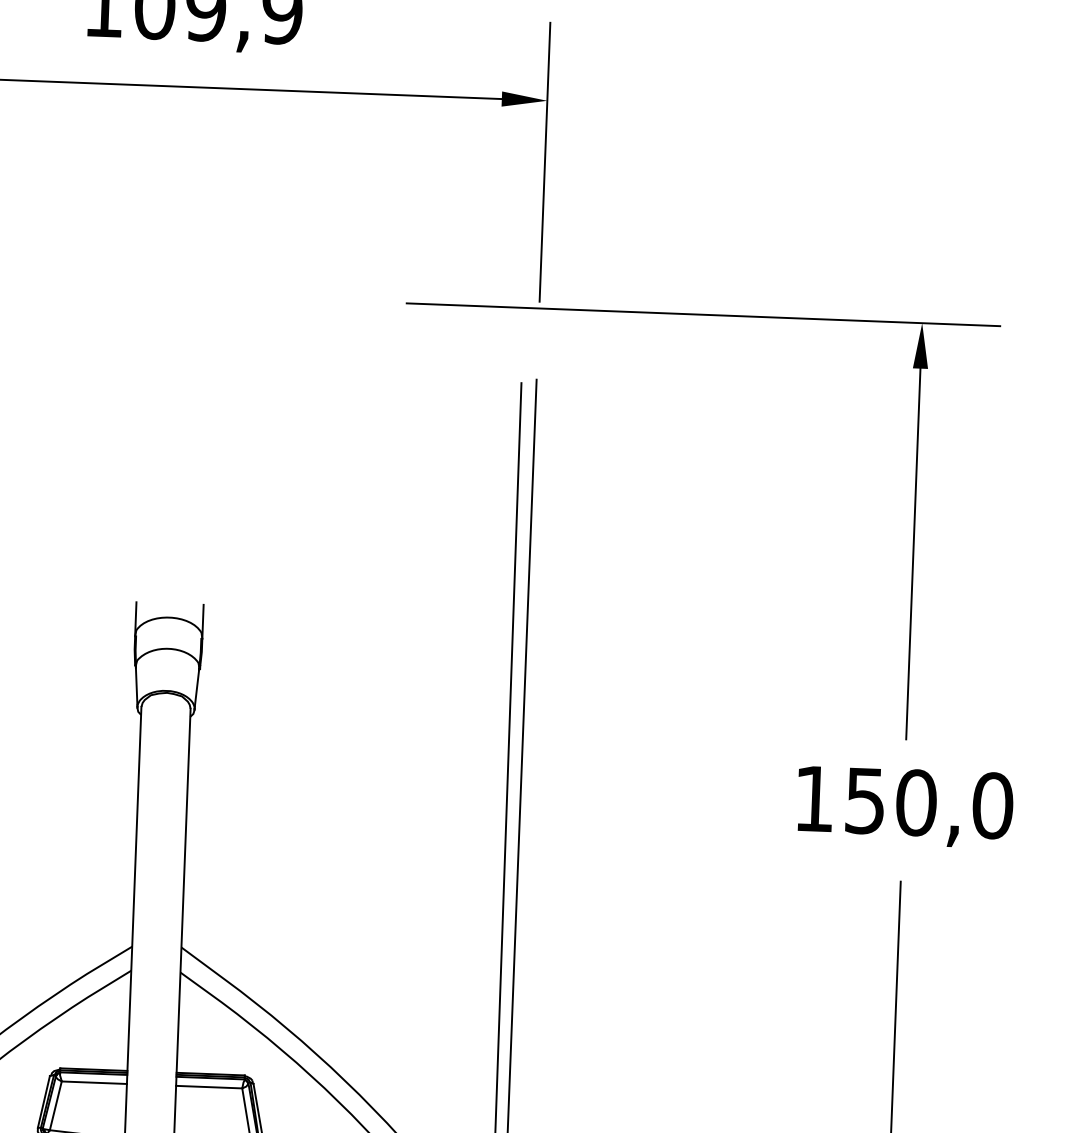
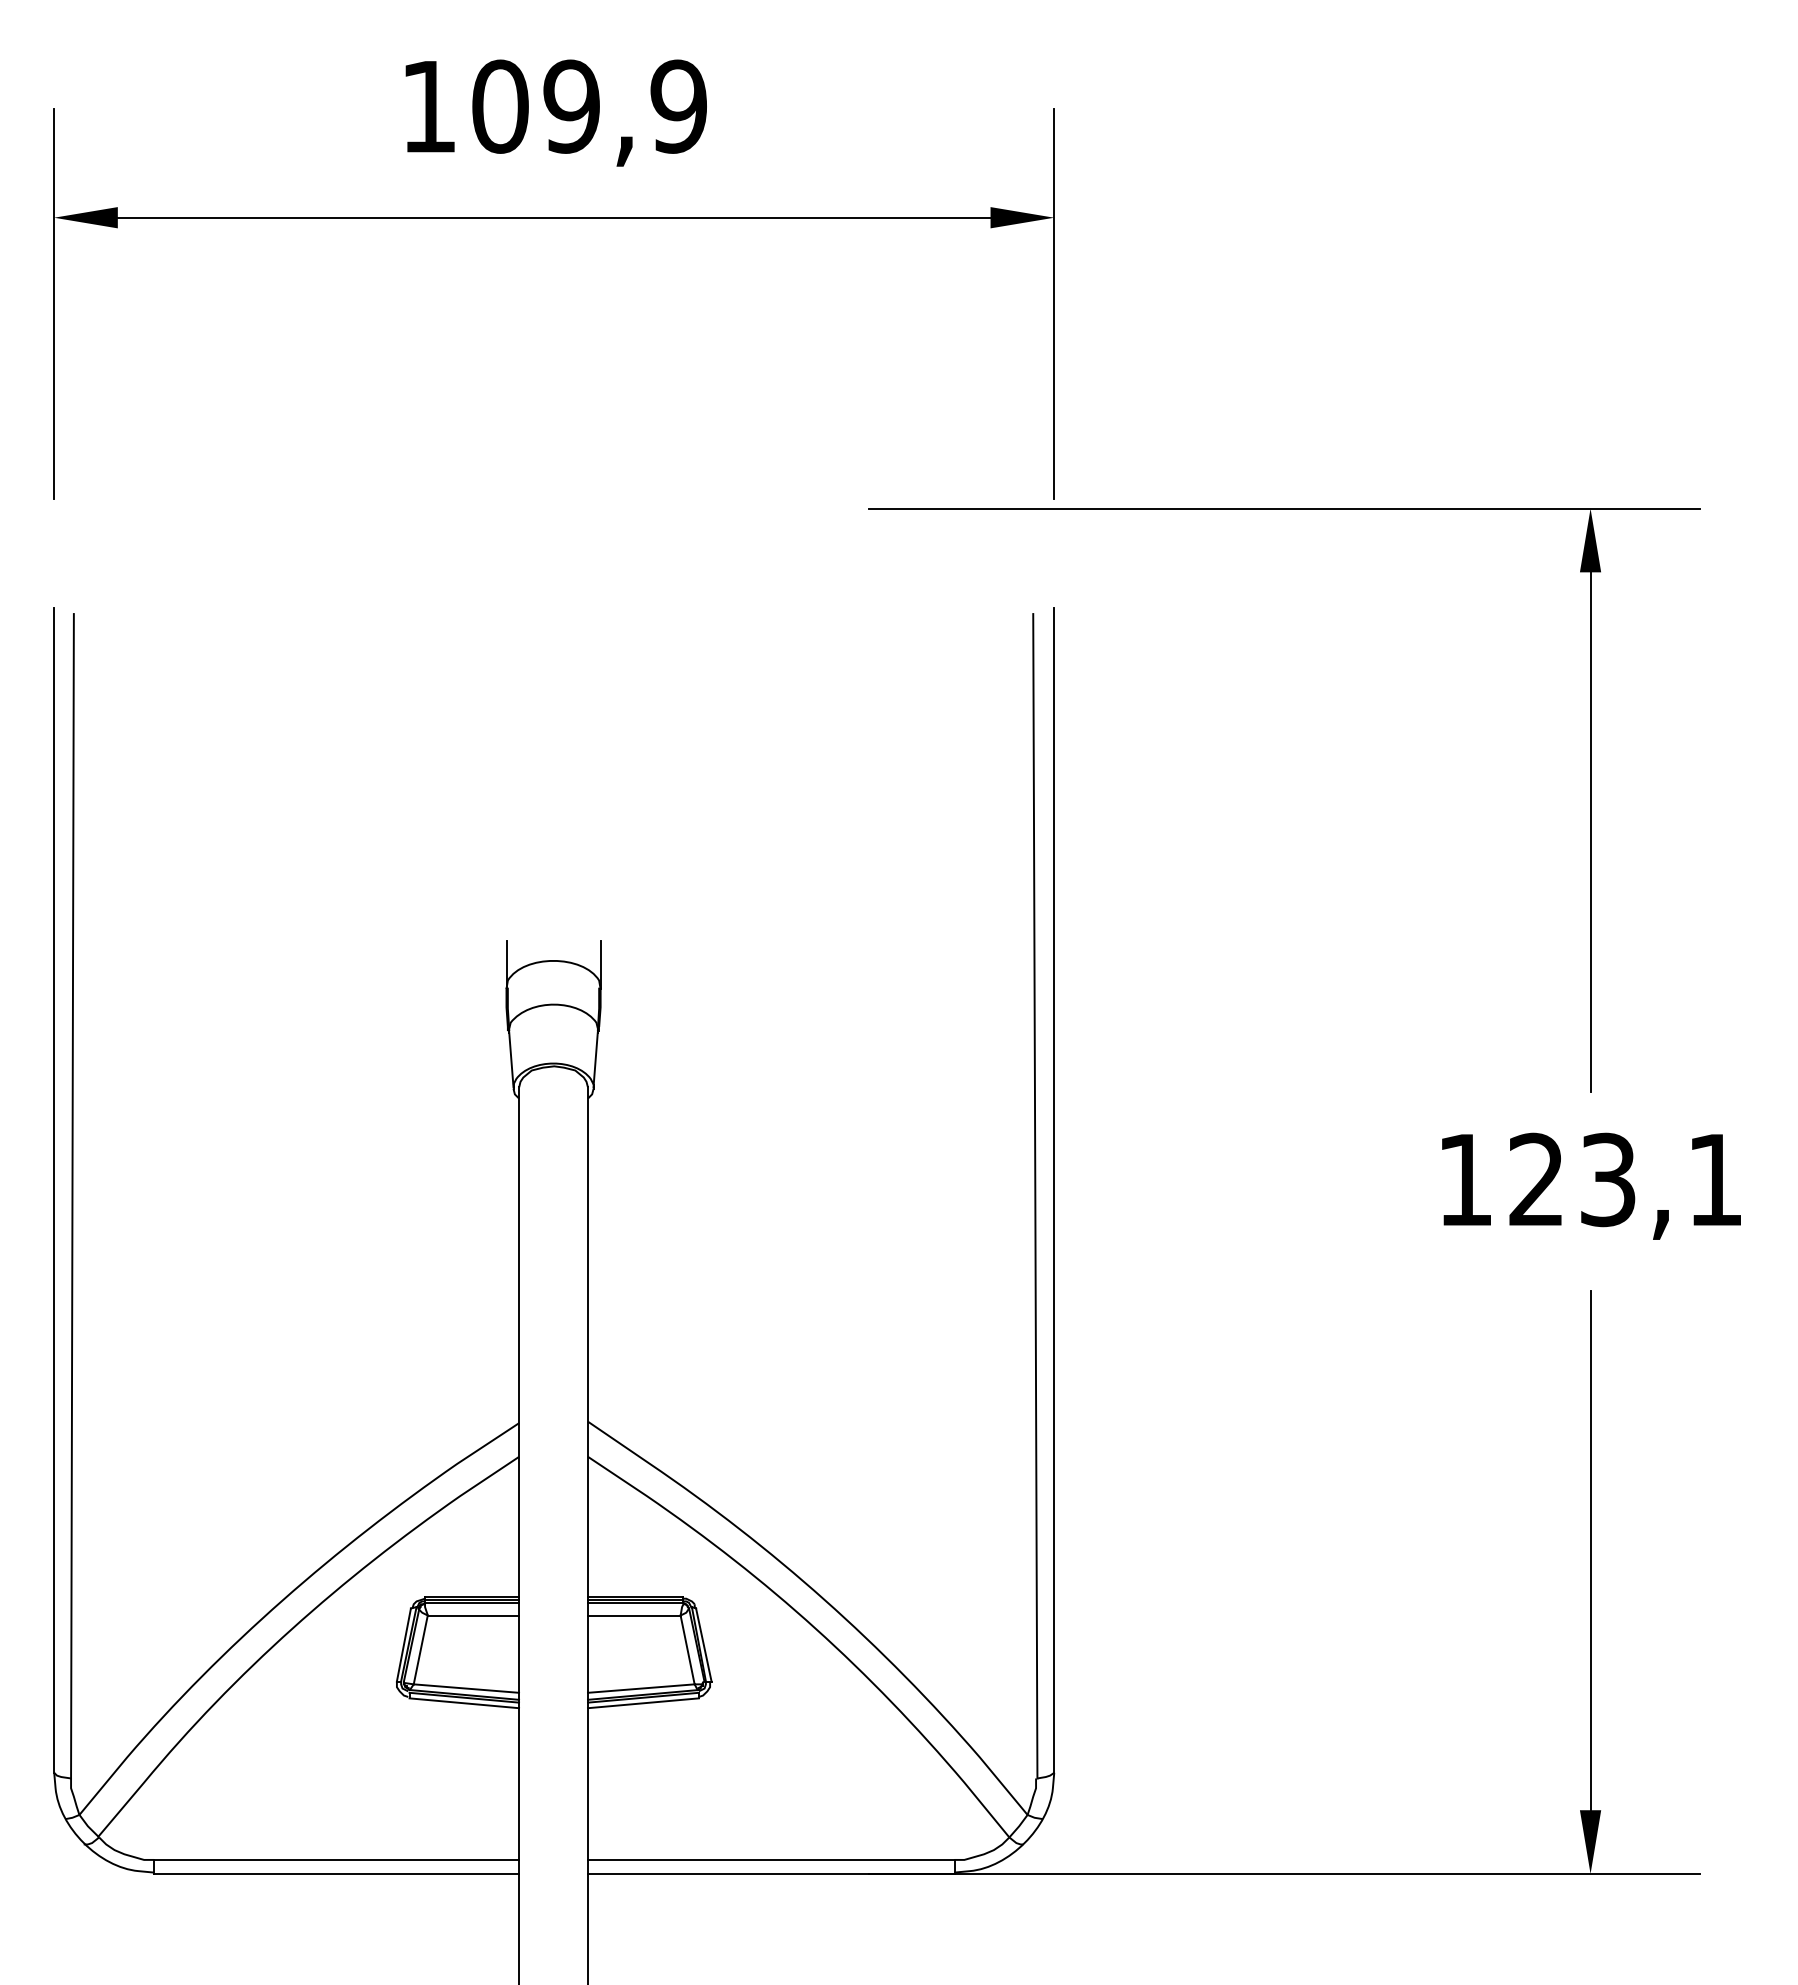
text: (929, 803) -> (1626, 1179), 150,0 -> 123,1

